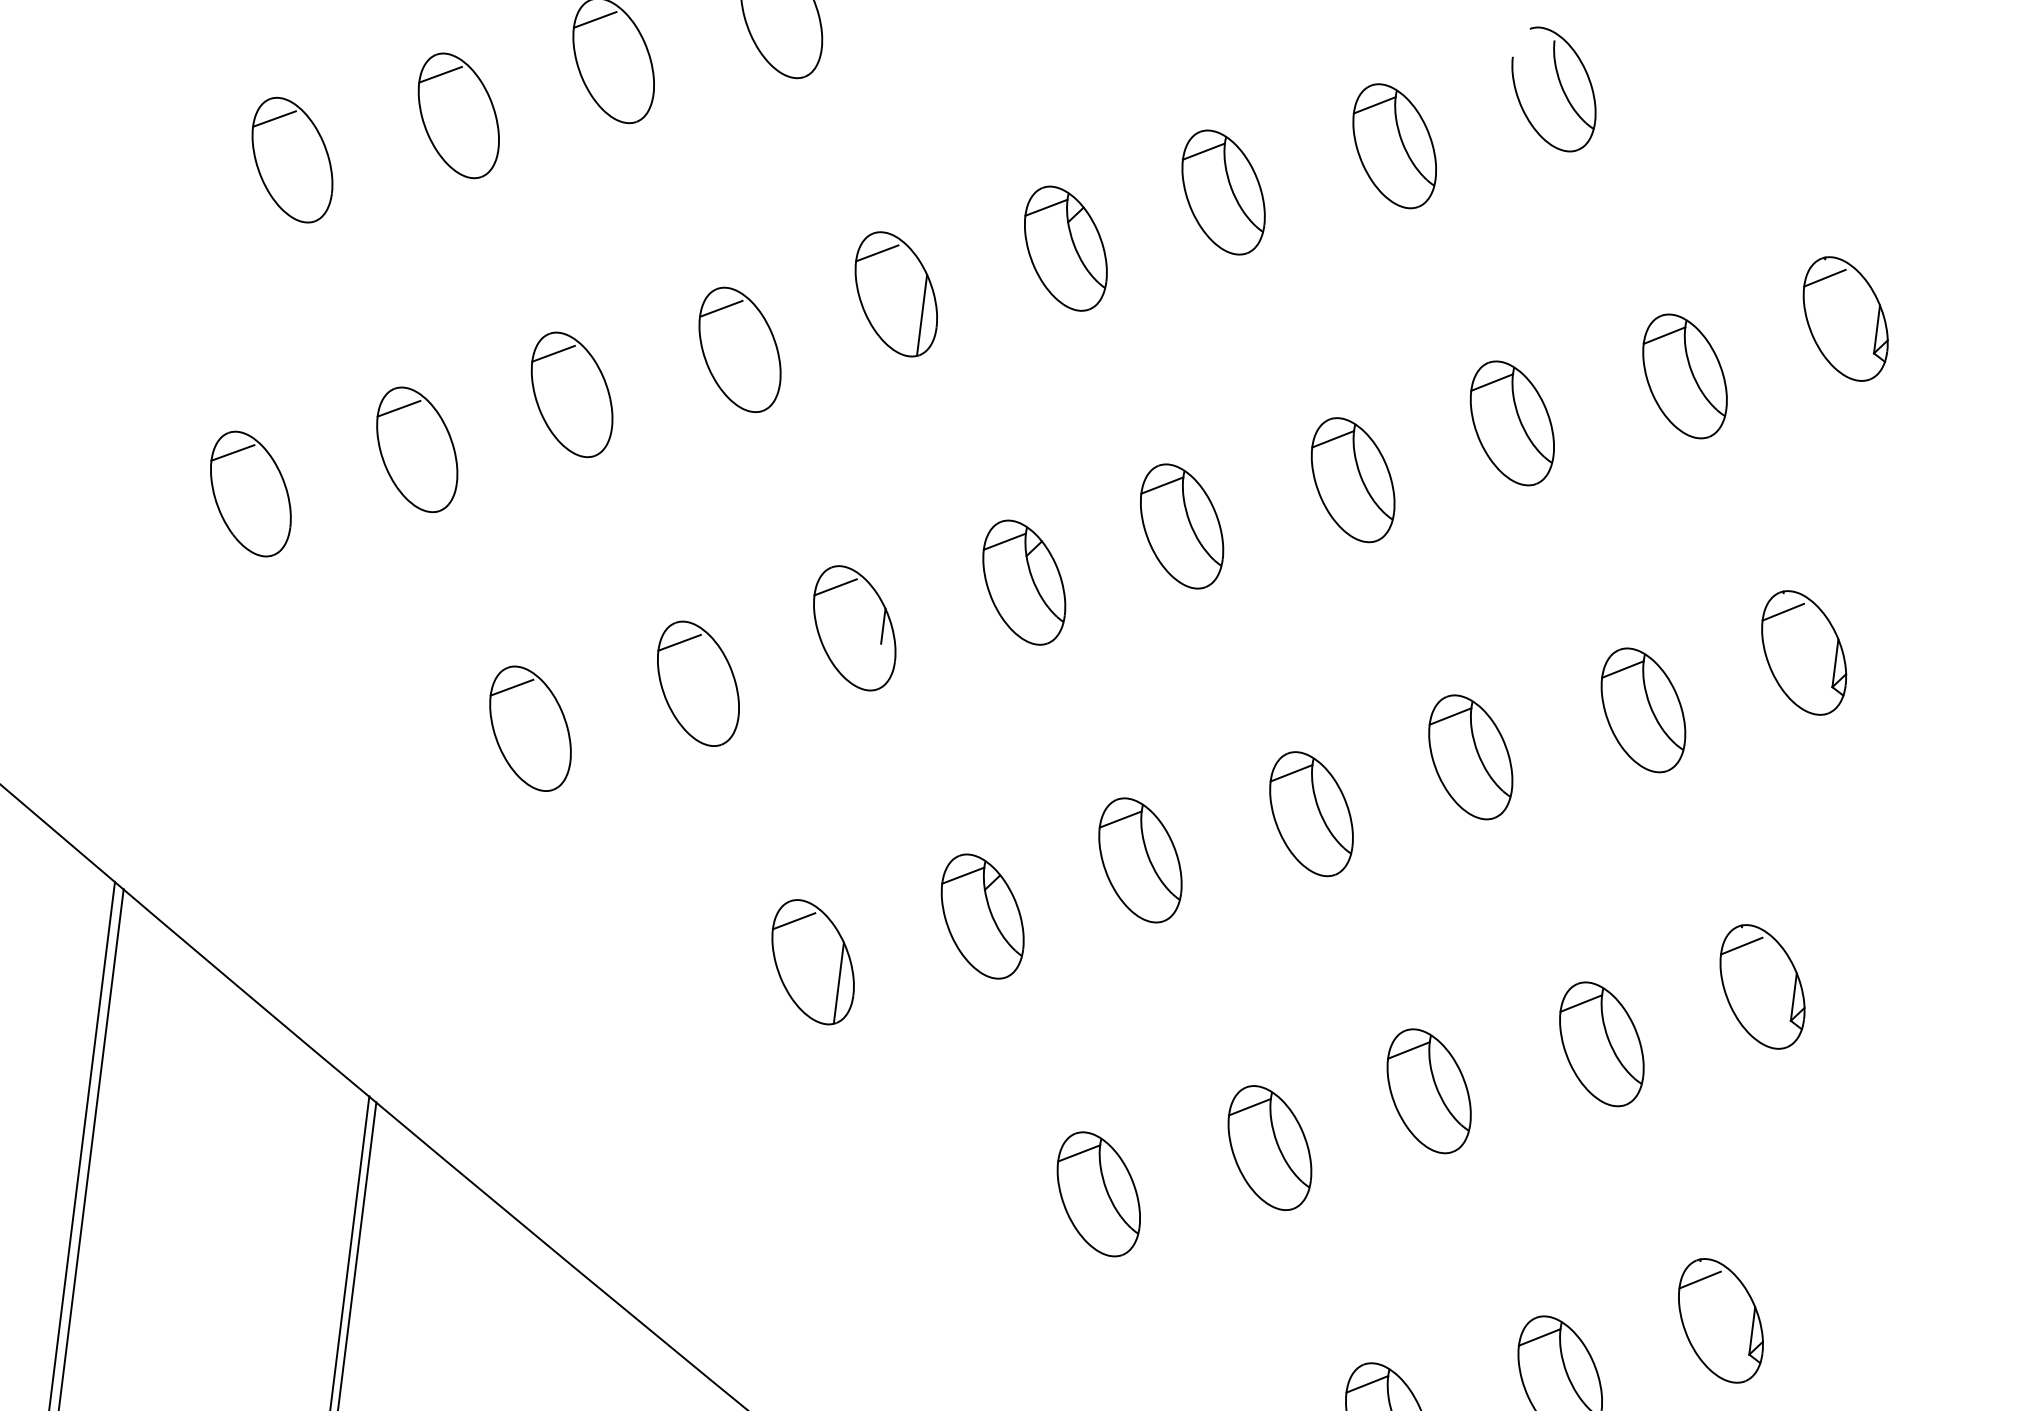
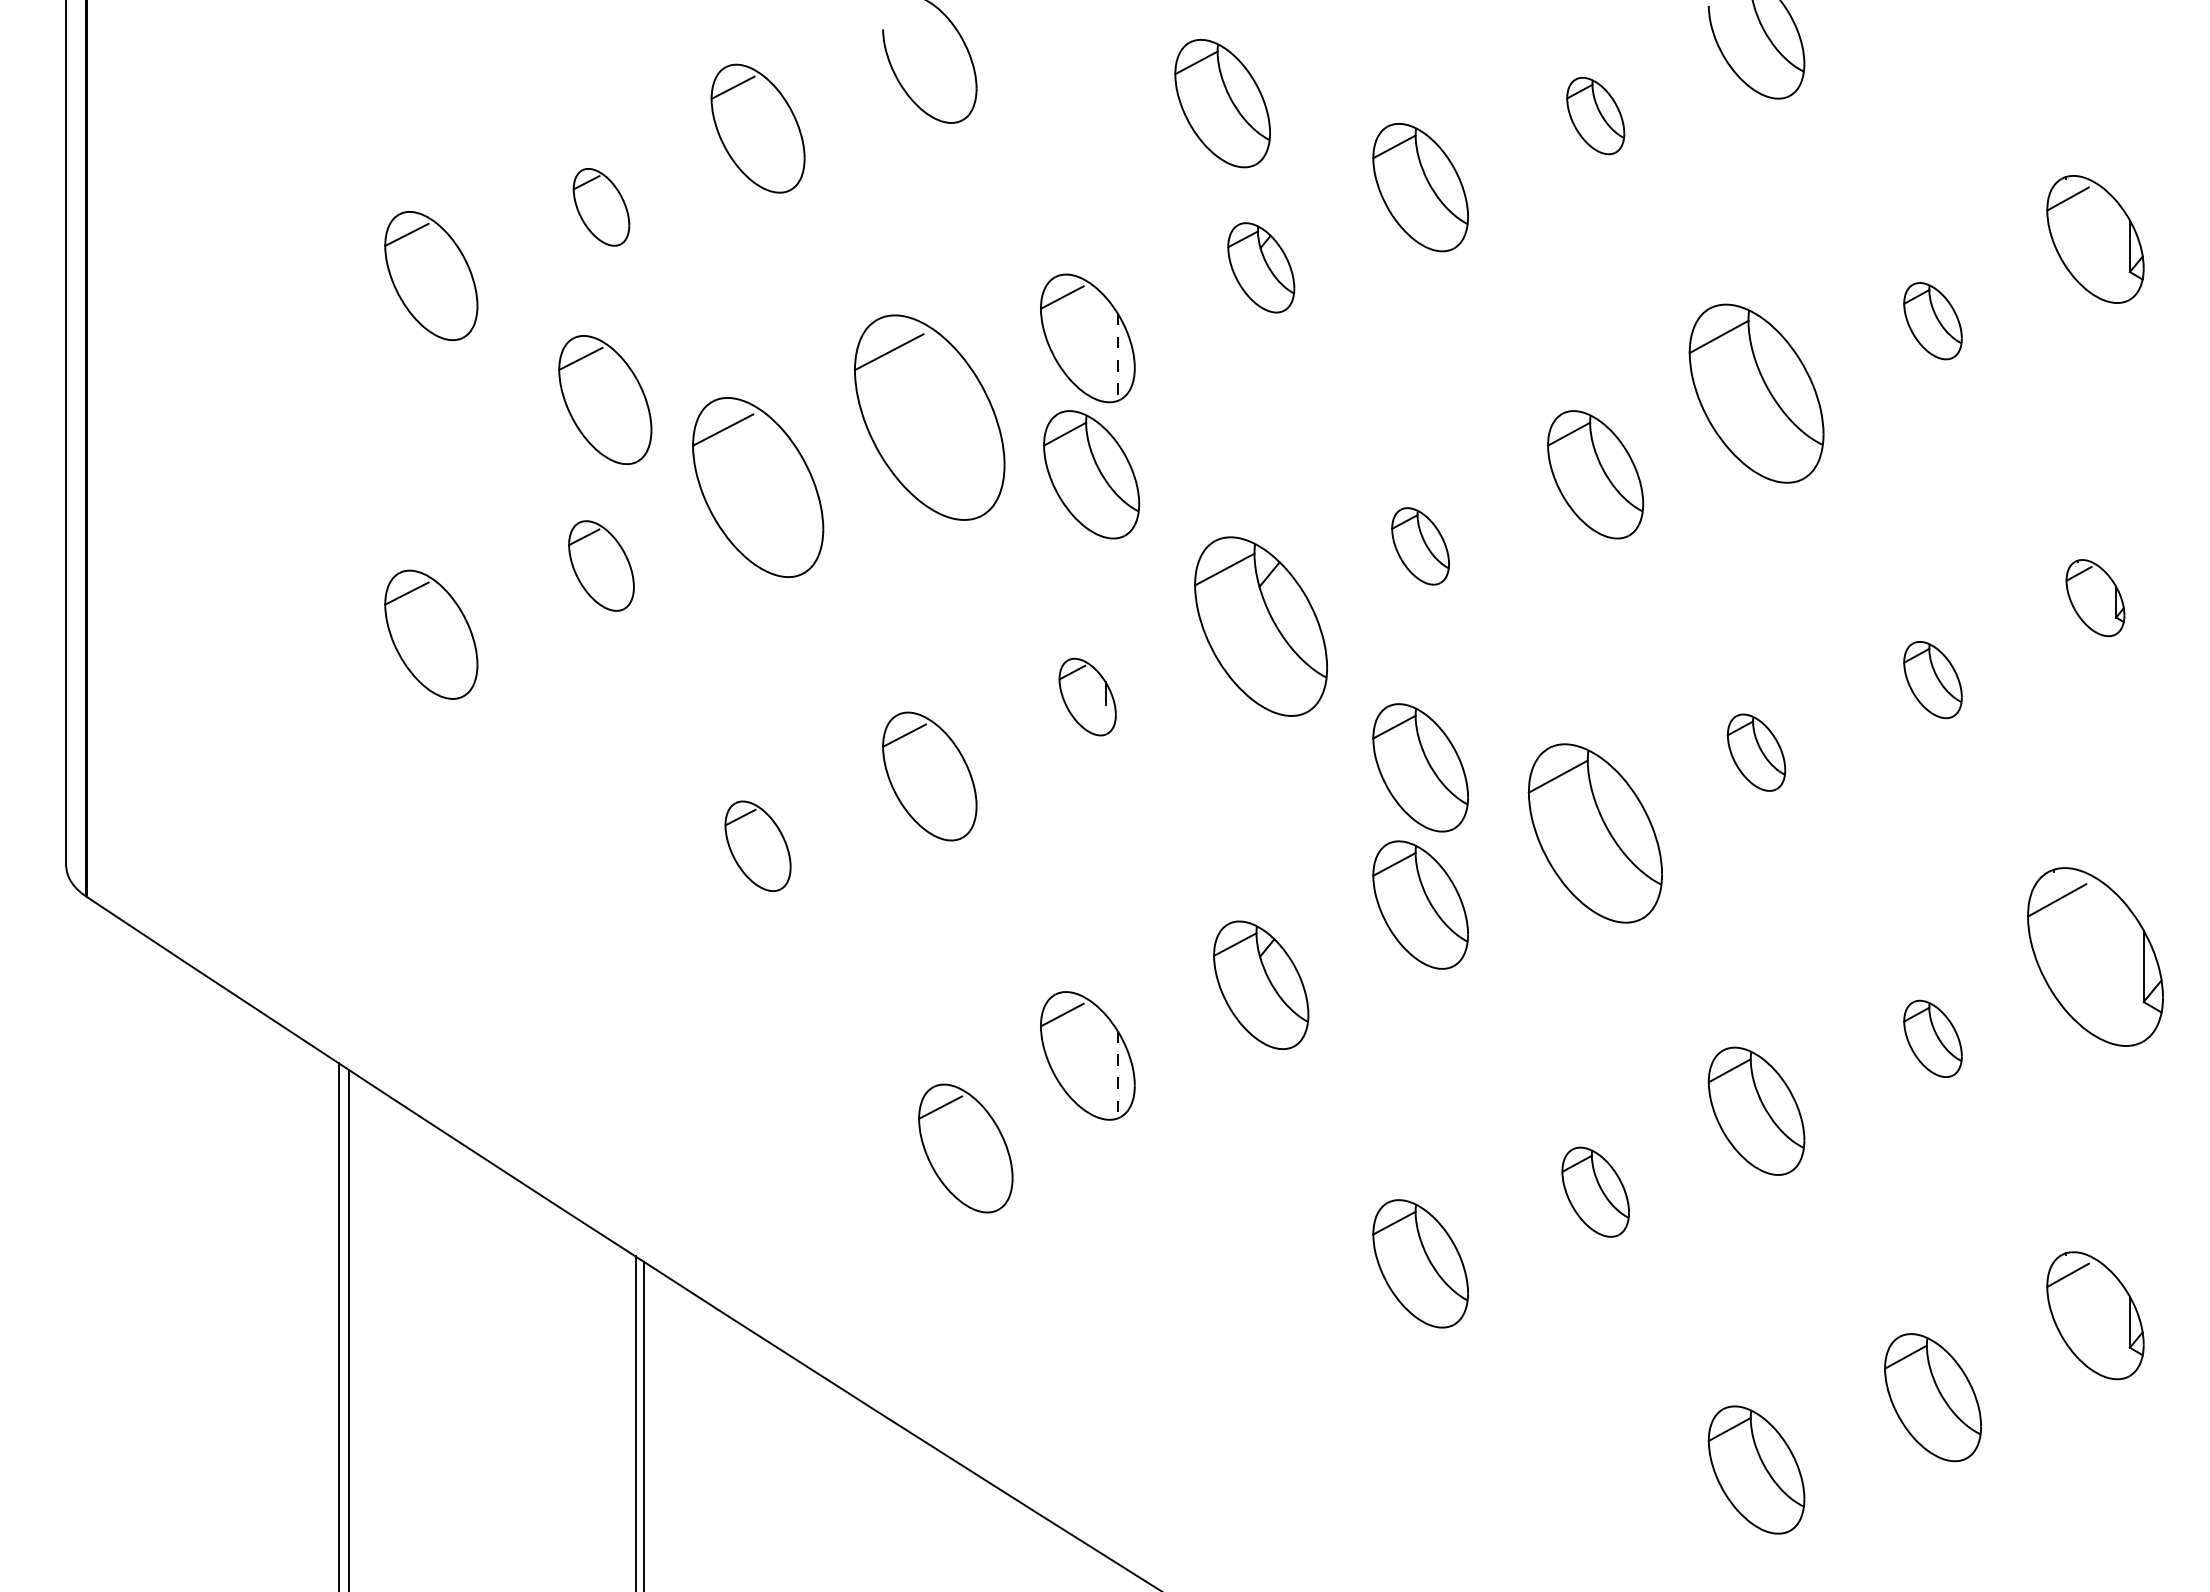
part: (1048, 91) -> (1222, 103), added
part: (458, 116) -> (601, 207), size x0.6
part: (1394, 145) -> (1595, 115), size x0.6
part: (1066, 248) -> (1261, 267), size x0.7
part: (440, 295) -> (605, 399), added
line: (921, 314) -> (1117, 356), solid -> dashed
part: (739, 349) -> (929, 417), size x1.6
part: (1684, 375) -> (1932, 320), size x0.6
part: (571, 394) -> (757, 487), size x1.4
part: (883, 421) -> (1091, 474), added
part: (1512, 423) -> (1756, 393), size x1.4
part: (417, 449) -> (601, 565), size x0.7
part: (1181, 526) -> (1420, 546), size x0.6
part: (1024, 582) -> (1261, 626), size x1.4
part: (854, 627) -> (1087, 696), size x0.6
part: (1804, 652) -> (2095, 597), size x0.6
part: (1642, 709) -> (1932, 679), size x0.6
part: (529, 728) -> (757, 846), size x0.7
part: (1156, 732) -> (1420, 767), added
part: (1470, 757) -> (1756, 752), size x0.6
part: (1311, 814) -> (1595, 833), size x1.4
line: (838, 982) -> (1117, 1074), solid -> dashed
part: (1762, 986) -> (2095, 956), size x1.4
part: (688, 1034) -> (965, 1148), added
part: (1601, 1043) -> (1932, 1038), size x0.6
part: (1269, 1147) -> (1595, 1191), size x0.7

